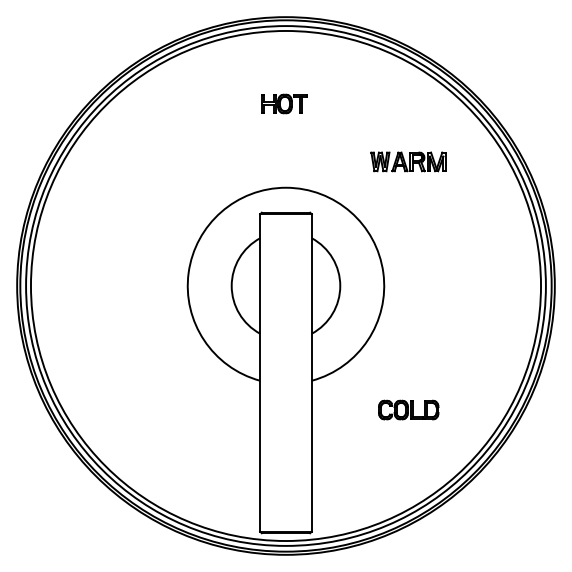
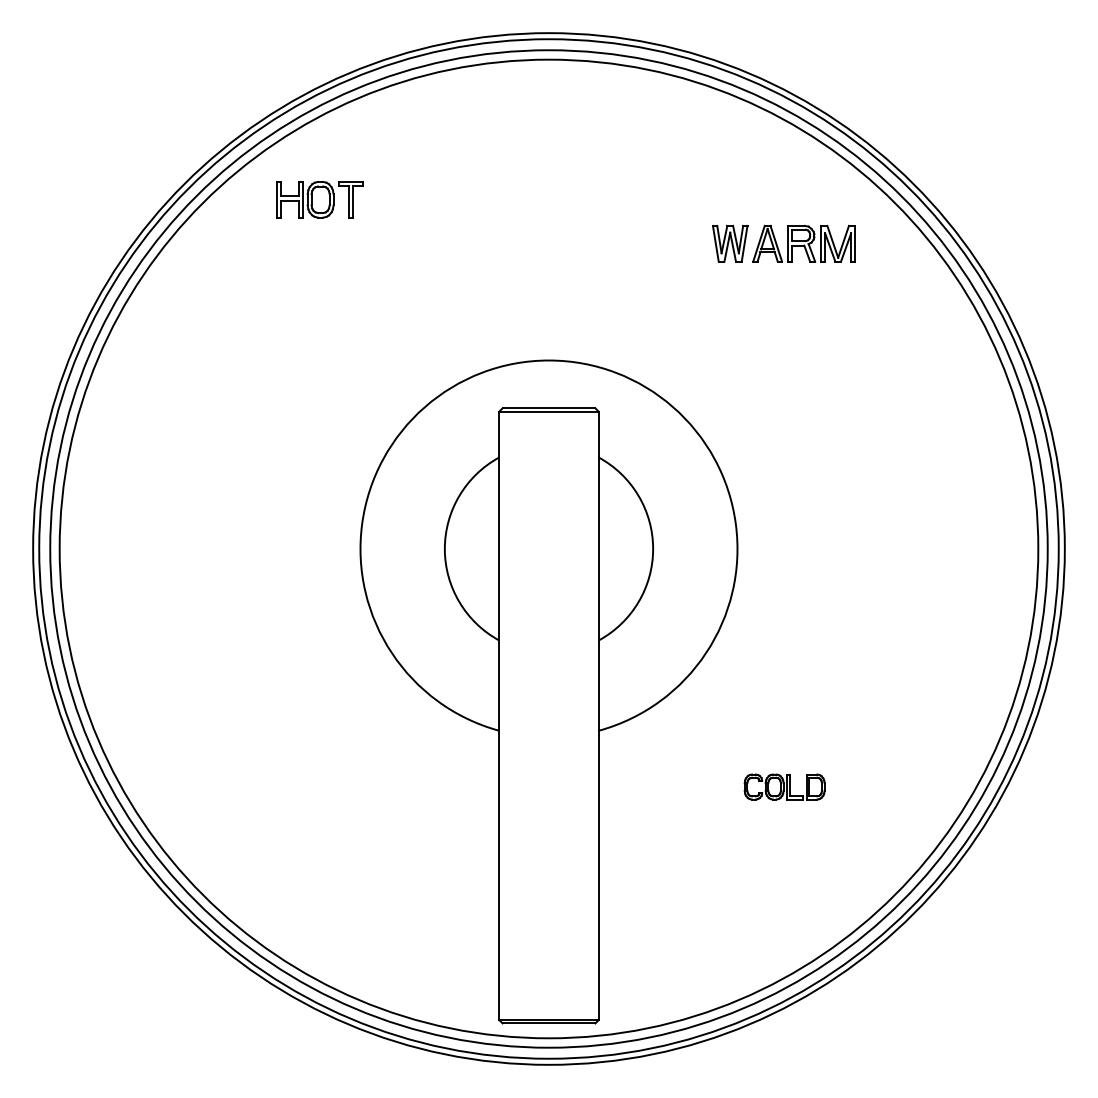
part: (284, 103) -> (319, 198), moved
part: (408, 161) -> (784, 242), moved
part: (408, 409) -> (784, 785), size x0.7

